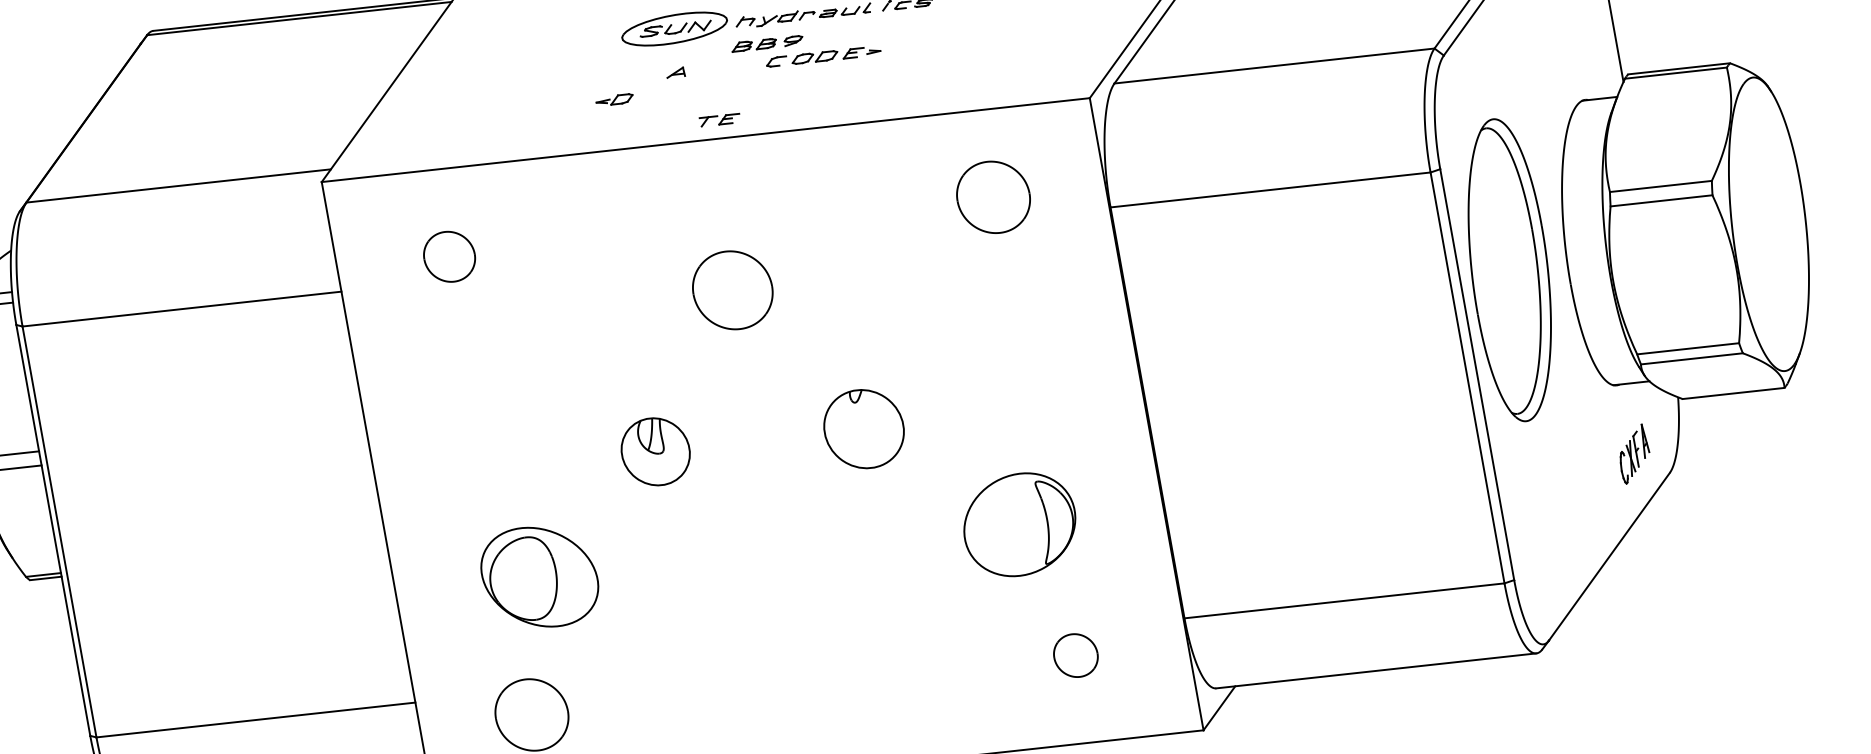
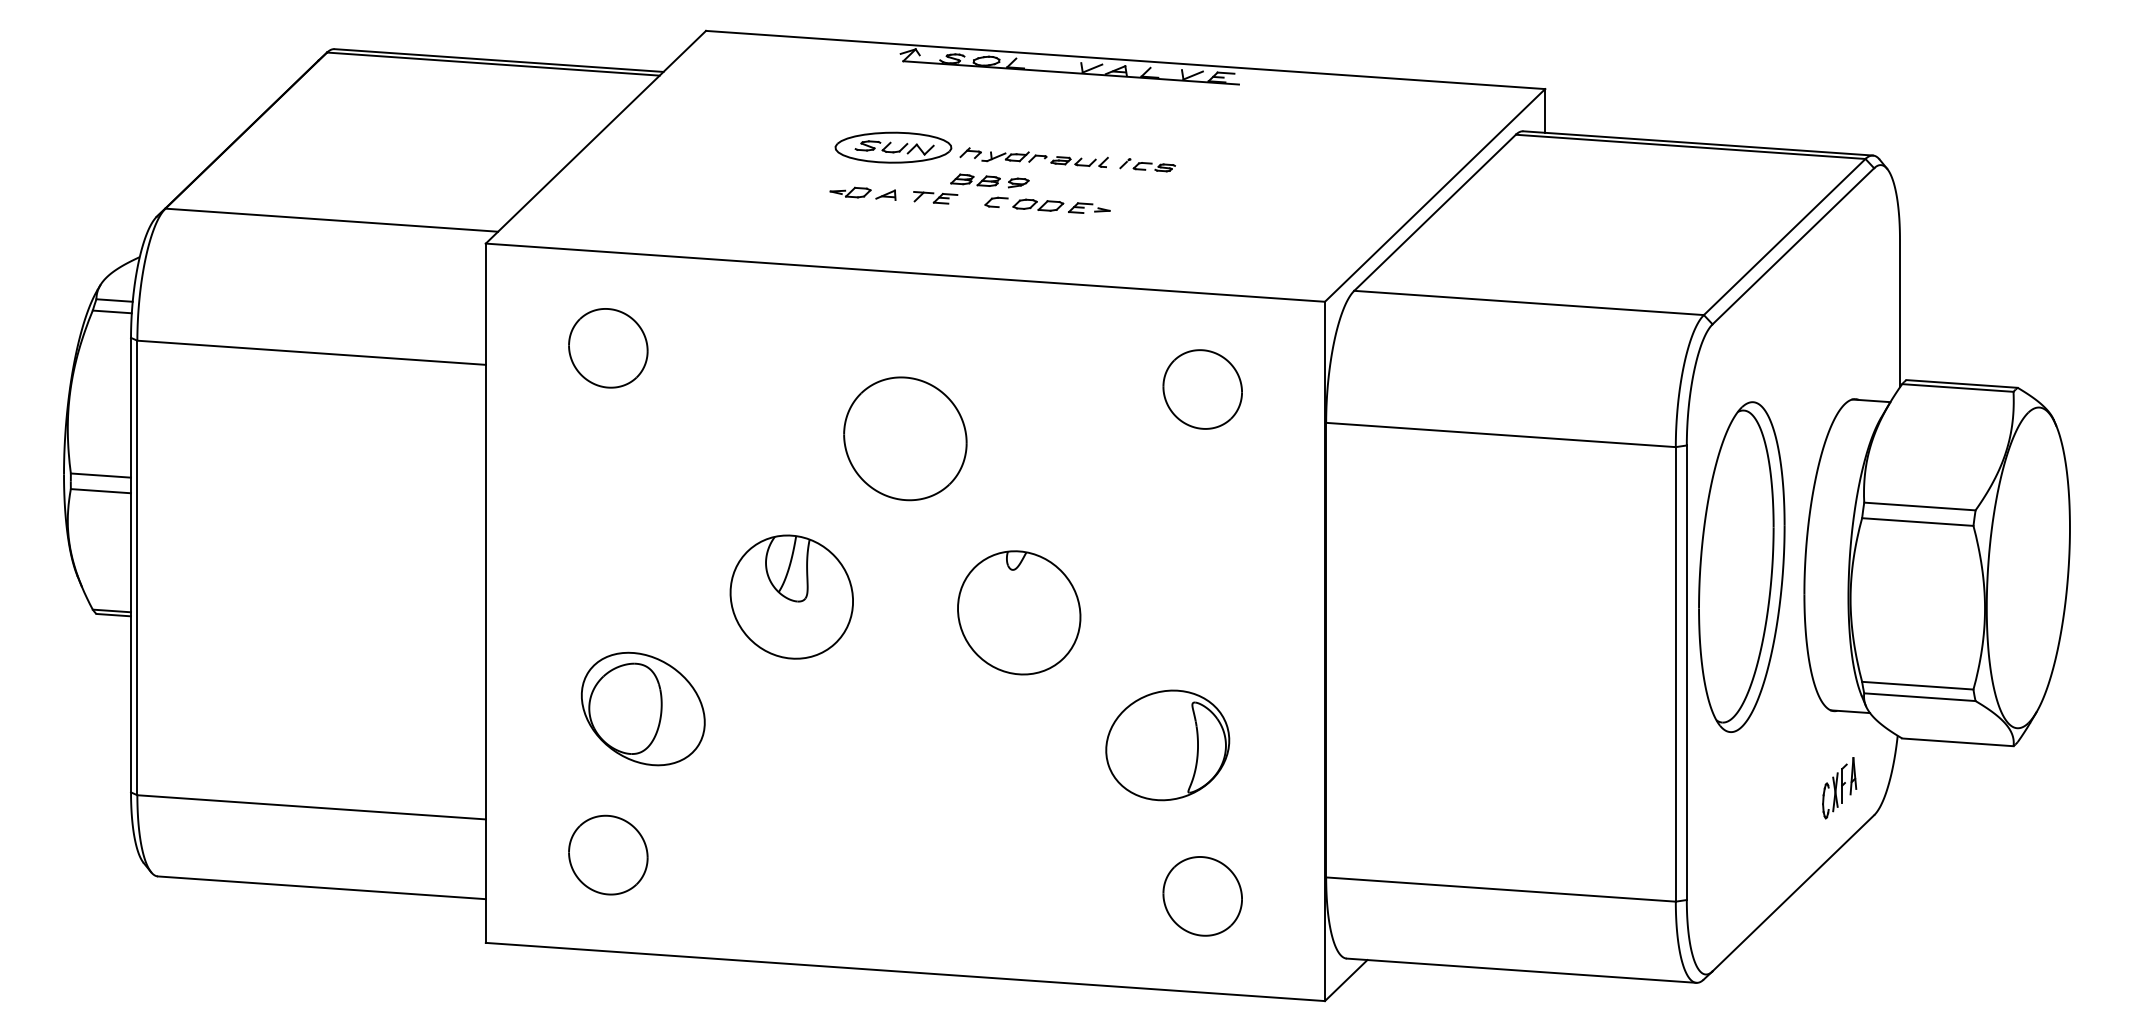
part: (614, 100) -> (850, 192), moved
part: (719, 119) -> (935, 197), moved
part: (449, 256) -> (608, 348), size x1.43
part: (732, 289) -> (905, 438), size x1.43
part: (864, 428) -> (1019, 612), size x1.43
part: (655, 451) -> (791, 596), size x1.67
part: (1075, 655) -> (1202, 896), size x1.67

